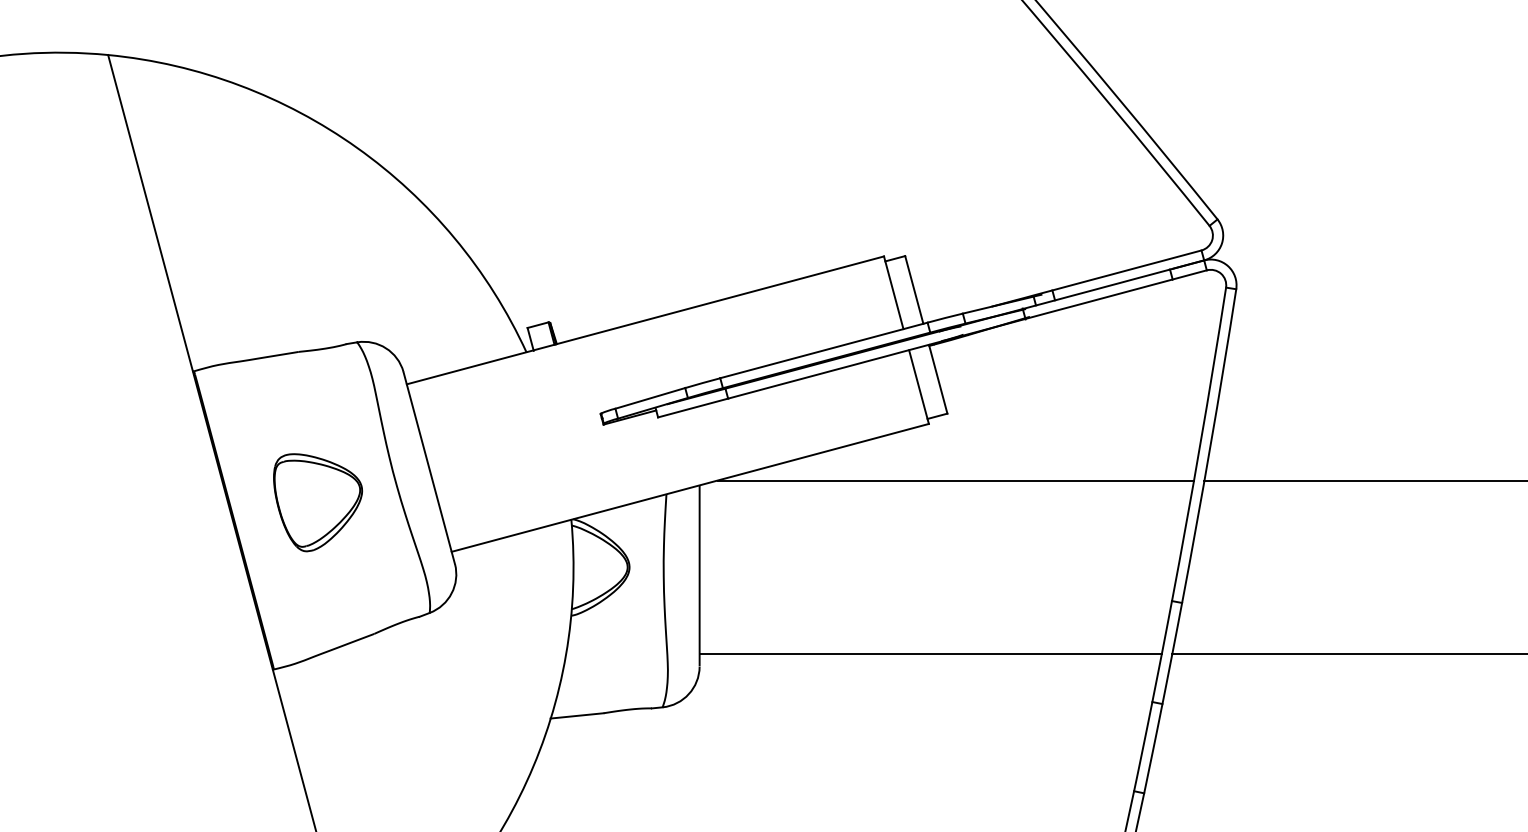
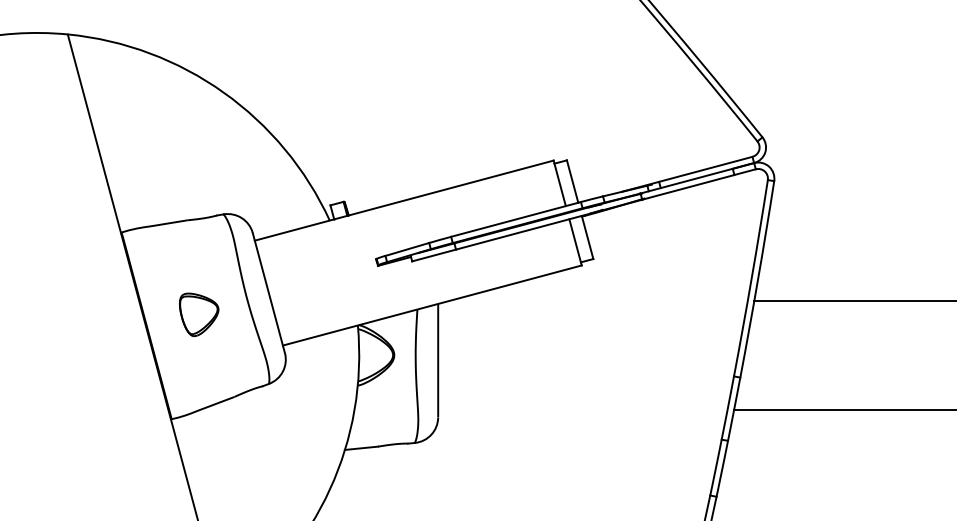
line: (955, 479) -> (598, 300), removed
part: (316, 502) -> (198, 314), size x0.7
line: (930, 653) -> (582, 409), removed

